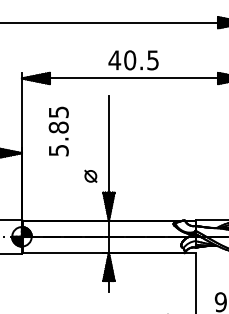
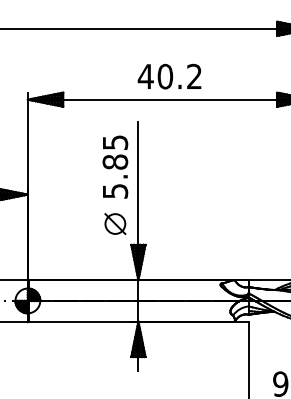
text: (152, 60) -> (193, 76), 40.5 -> 40.2
text: (58, 131) -> (114, 167), moved
part: (90, 176) -> (114, 224), size x1.43

